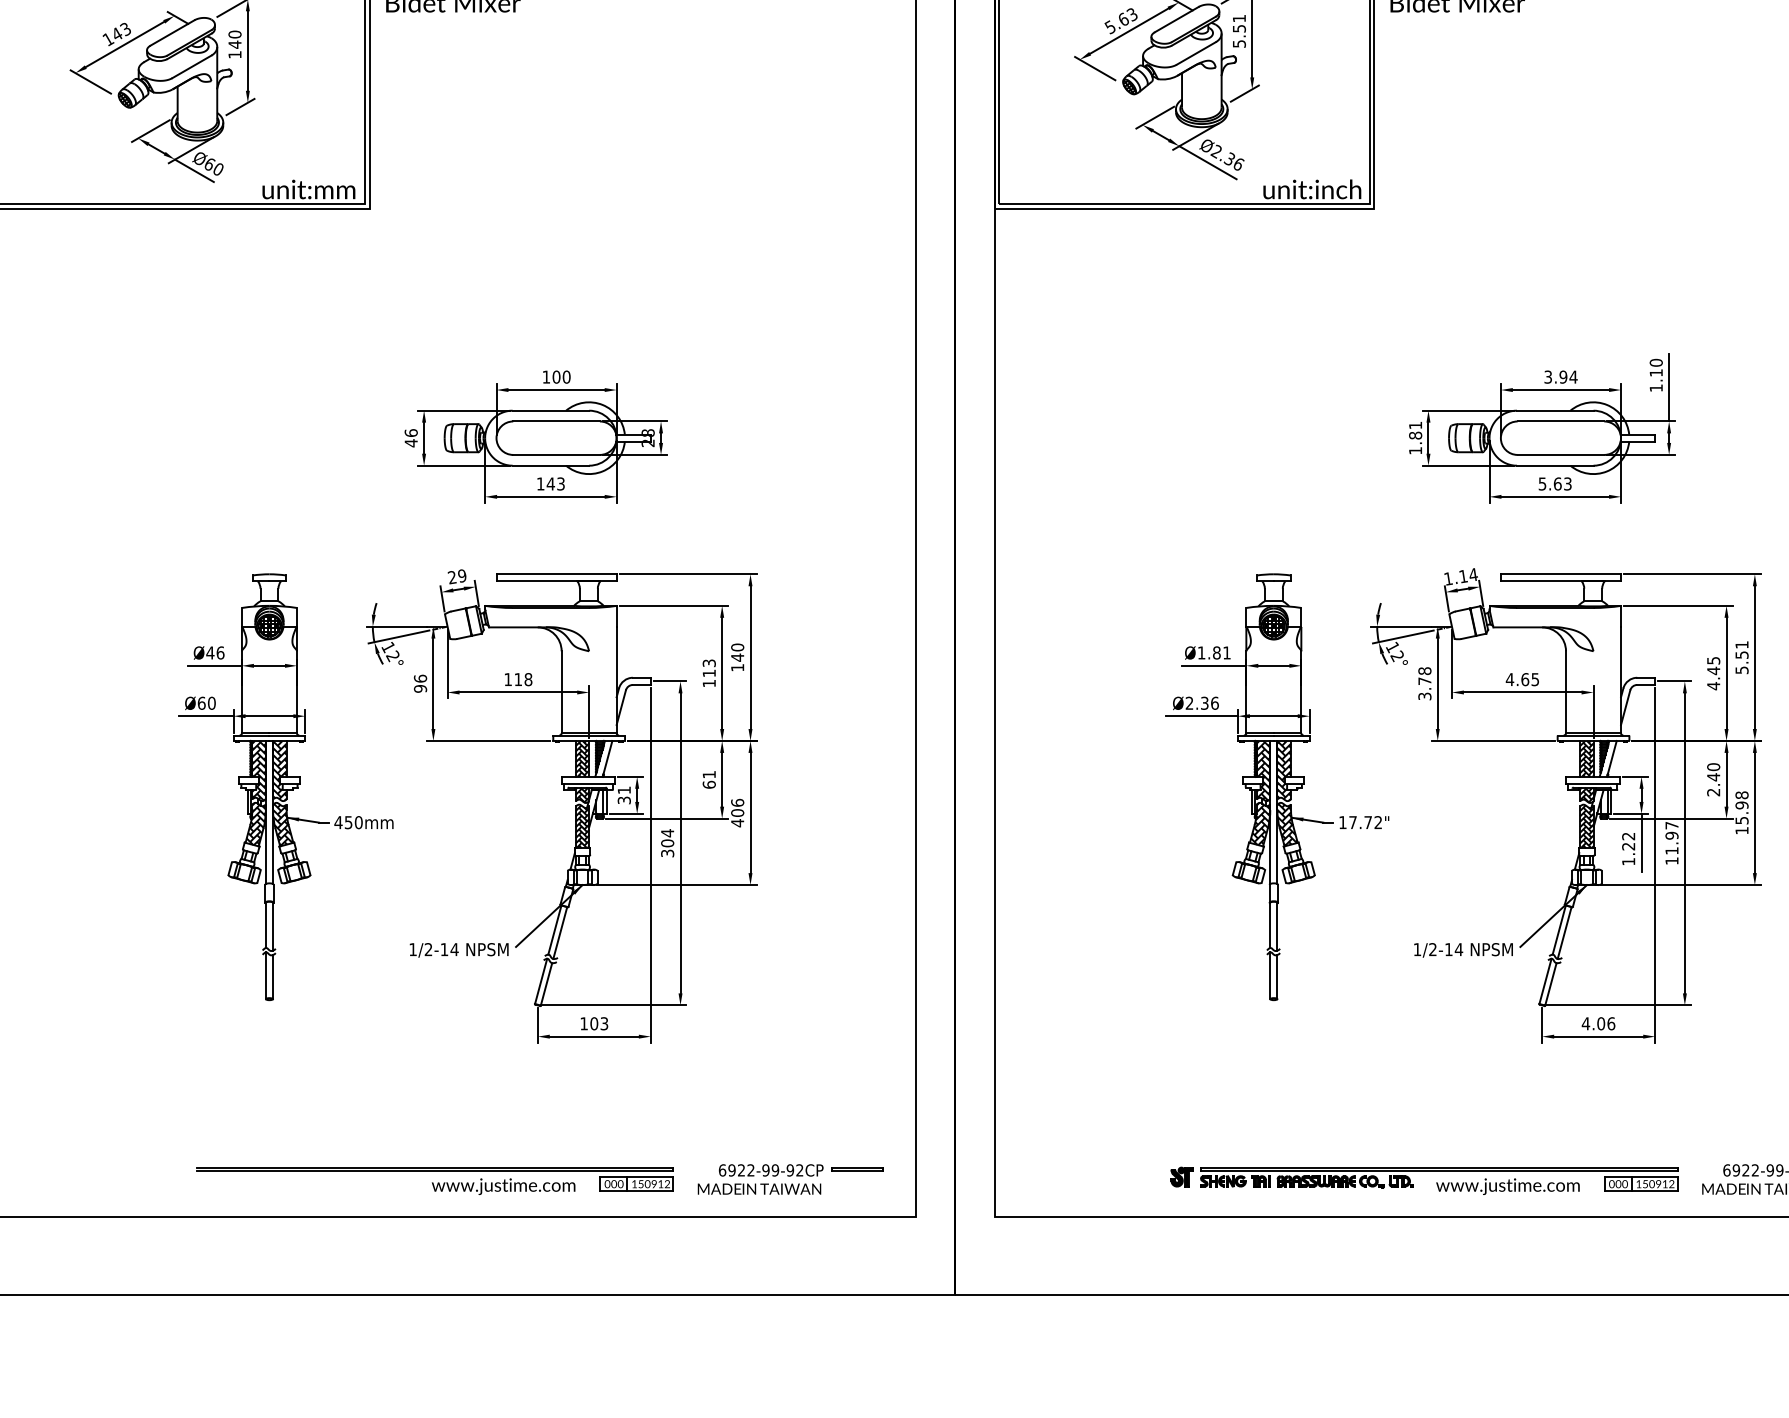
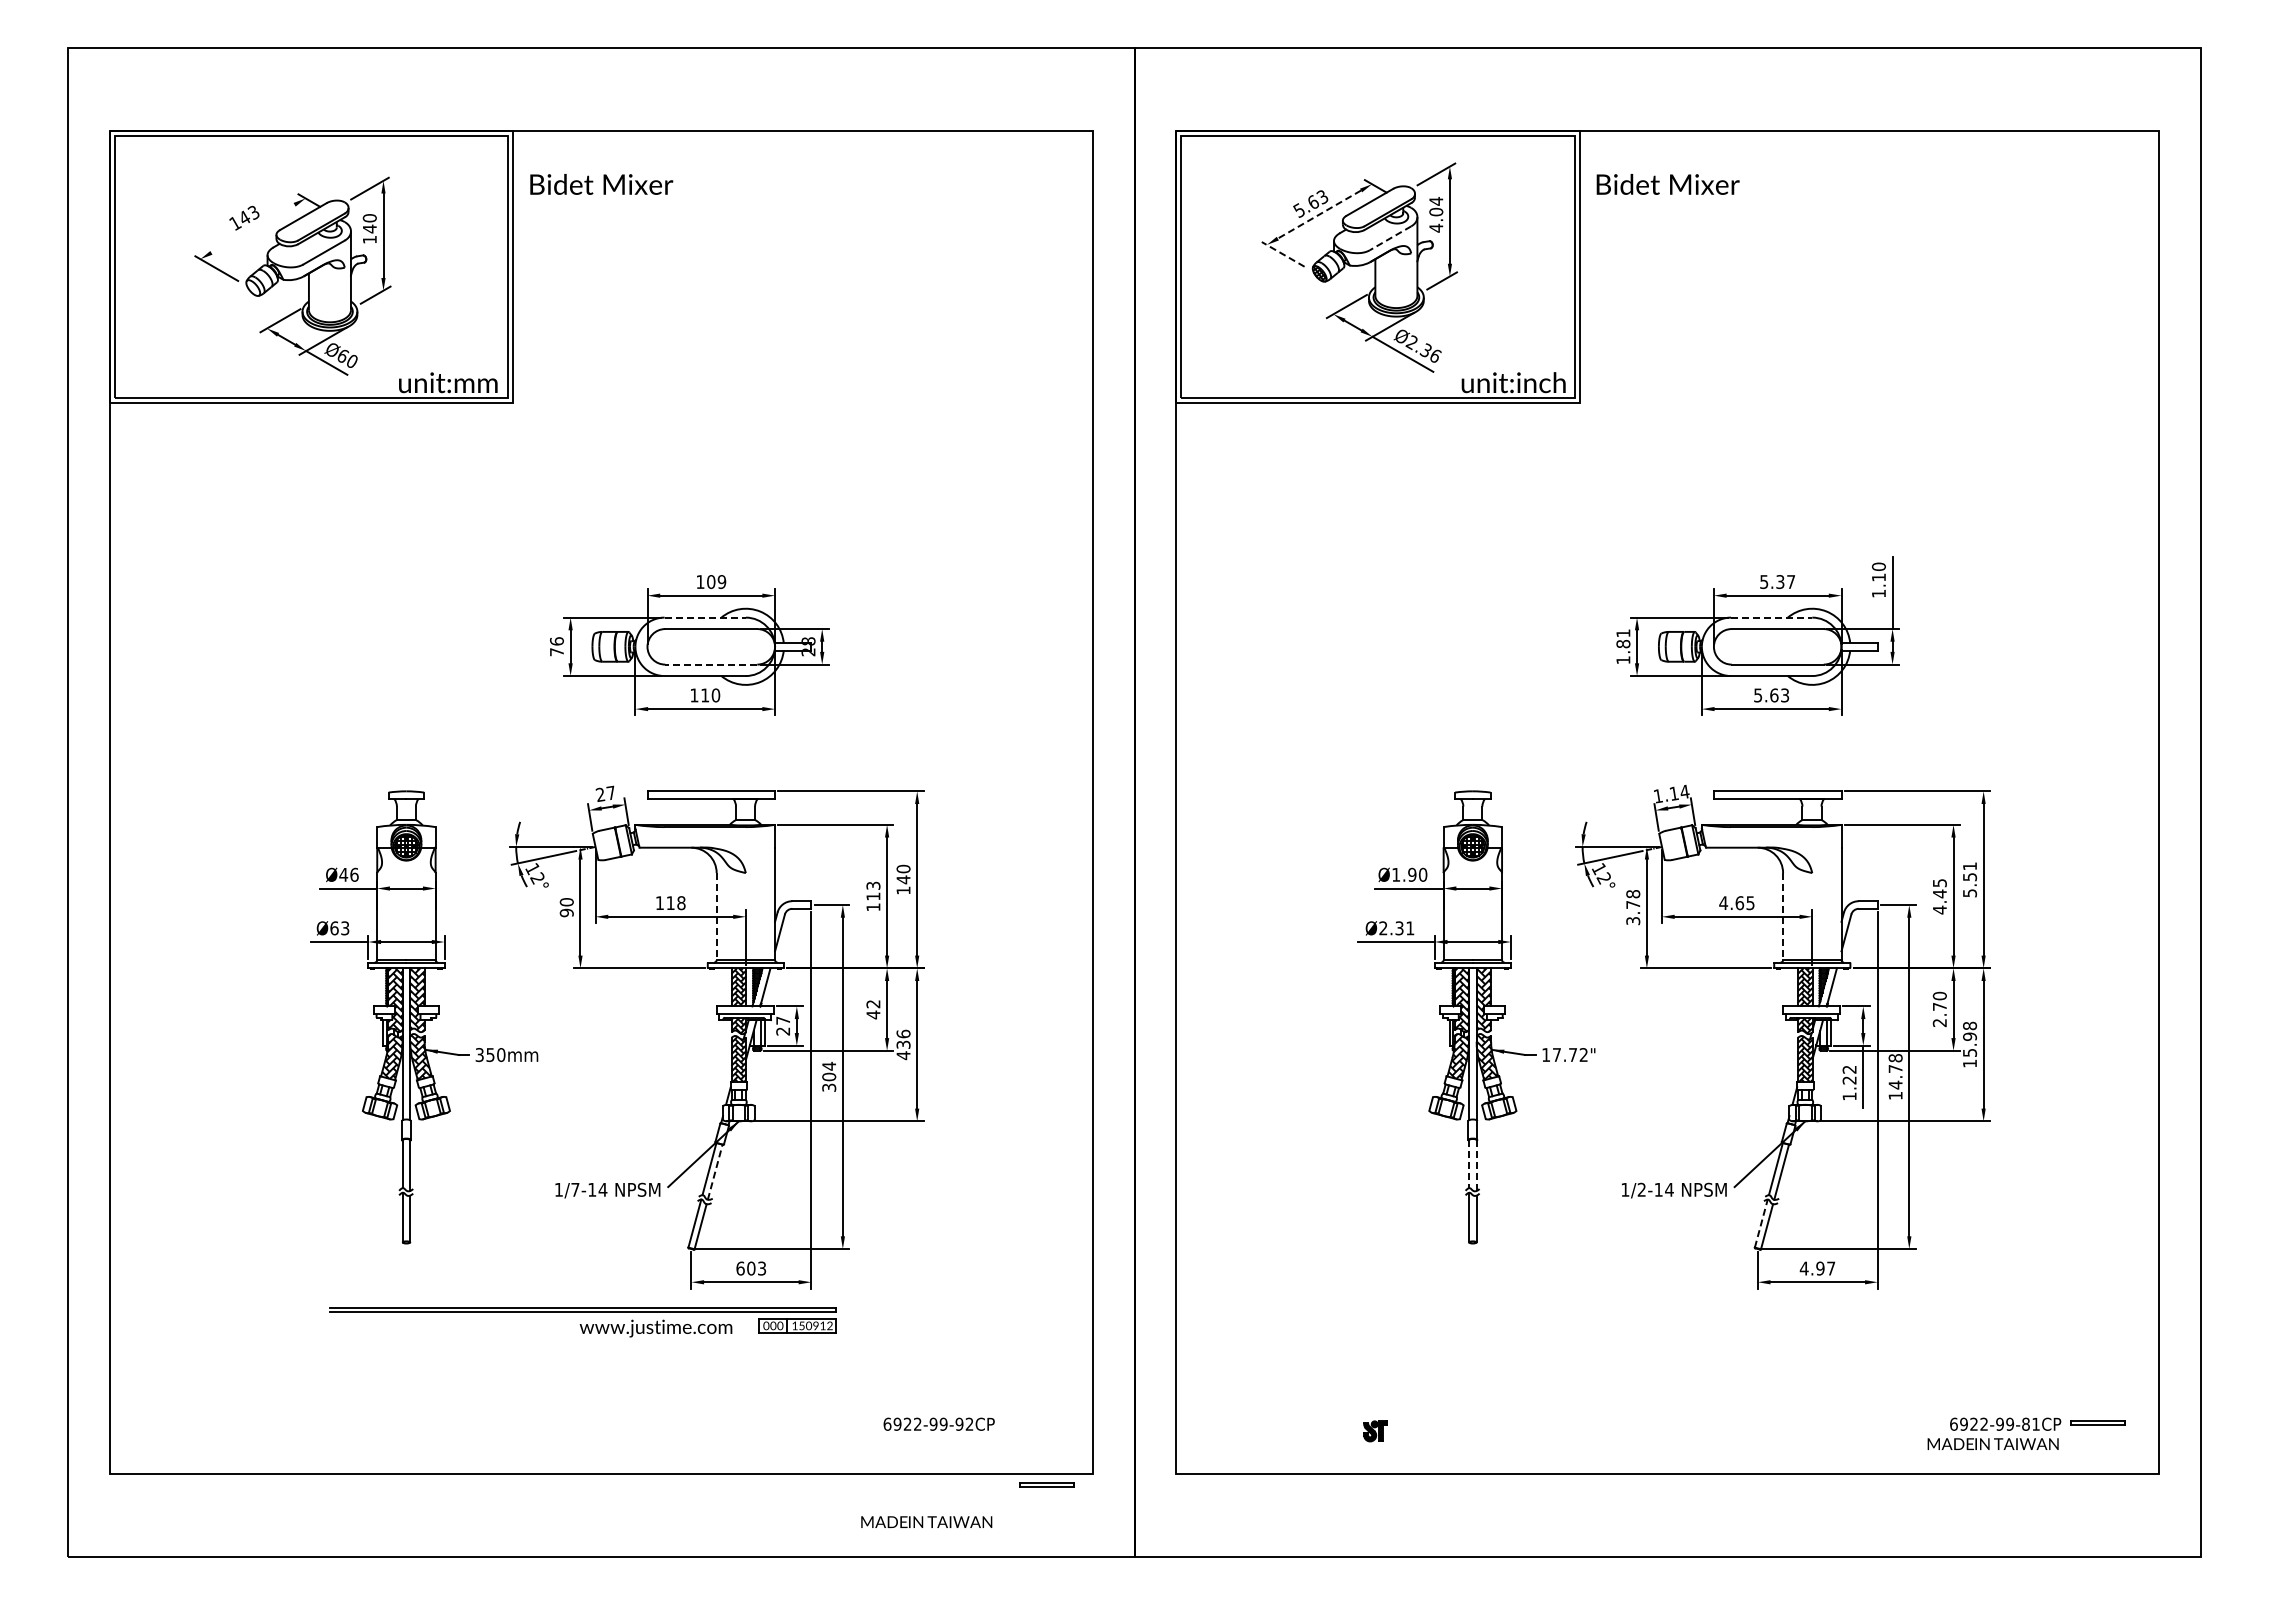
line: (1129, 31) -> (1319, 214), solid -> dashed
text: (1239, 31) -> (1436, 214), 5.51 -> 4.04
line: (124, 44) -> (252, 228), removed
line: (1196, 53) -> (1390, 238), solid -> dashed
line: (1095, 68) -> (1283, 254), solid -> dashed
hatch: (125, 99) -> (253, 287), removed
text: (566, 376) -> (721, 581), 100 -> 109
text: (1560, 376) -> (1777, 581), 3.94 -> 5.37
line: (551, 410) -> (705, 617), solid -> dashed
line: (1555, 410) -> (1771, 617), solid -> dashed
text: (410, 442) -> (556, 651), 46 -> 76
line: (555, 454) -> (710, 664), solid -> dashed
text: (555, 484) -> (710, 695), 143 -> 110
text: (461, 575) -> (610, 792), 29 -> 27
text: (1221, 652) -> (1417, 874), Ø1.81 -> Ø1.90
text: (420, 678) -> (566, 902), 96 -> 90
line: (561, 693) -> (716, 917), solid -> dashed
line: (1566, 693) -> (1783, 917), solid -> dashed
text: (212, 703) -> (345, 928), Ø60 -> Ø63
text: (1215, 703) -> (1410, 928), Ø2.36 -> Ø2.31
text: (1713, 776) -> (1939, 1006), 2.40 -> 2.70
text: (709, 779) -> (873, 1009), 61 -> 42
text: (624, 794) -> (783, 1025), 31 -> 27
text: (737, 812) -> (903, 1044), 406 -> 436
text: (338, 823) -> (479, 1055), 450mm -> 350mm
text: (1671, 838) -> (1895, 1071), 11.97 -> 14.78
line: (1270, 925) -> (1469, 1164), solid -> dashed
line: (1277, 927) -> (1476, 1166), solid -> dashed
line: (560, 933) -> (715, 1172), solid -> dashed
text: (428, 949) -> (575, 1189), 1/2-14 -> 1/7-14
line: (1545, 981) -> (1761, 1223), solid -> dashed
text: (584, 1023) -> (740, 1268), 103 -> 603
text: (1605, 1023) -> (1825, 1268), 4.06 -> 4.97
part: (857, 1168) -> (1046, 1484), moved
part: (434, 1180) -> (582, 1322), moved
part: (1439, 1180) -> (1648, 1435), removed
text: (759, 1188) -> (926, 1521), moved

